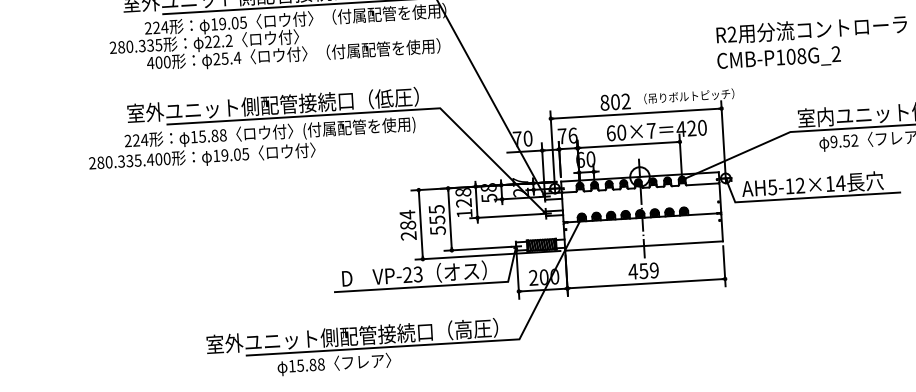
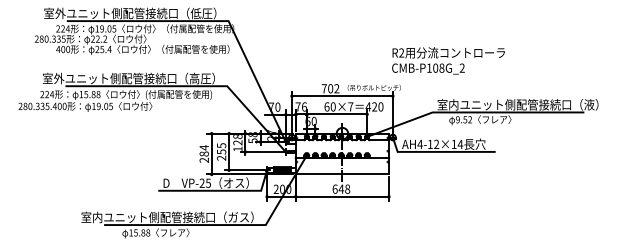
text: (384, 98) -> (194, 78), 室外ユニット側配管接続口（低圧） -> 室外ユニット側配管接続口（高圧）
text: (603, 102) -> (323, 88), 802 -> 702
text: (771, 187) -> (419, 144), AH5-12×14 -> AH4-12×14
text: (437, 229) -> (221, 157), 555 -> 255
text: (643, 269) -> (341, 188), 459 -> 648
text: (418, 273) -> (208, 182), VP-23 -> VP-25
text: (357, 336) -> (170, 217), 室外ユニット側配管接続口（高圧） -> 室内ユニット側配管接続口（ガス）

